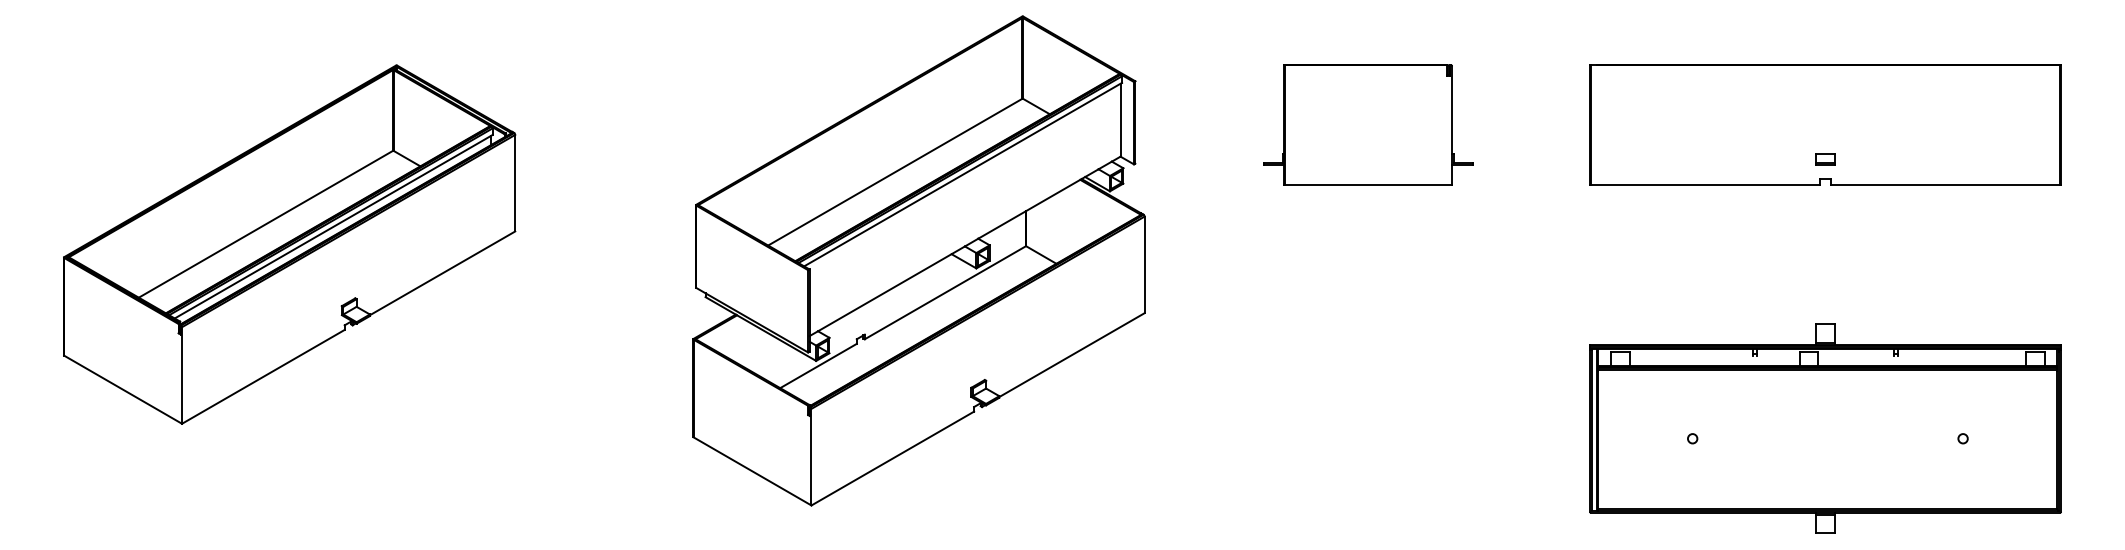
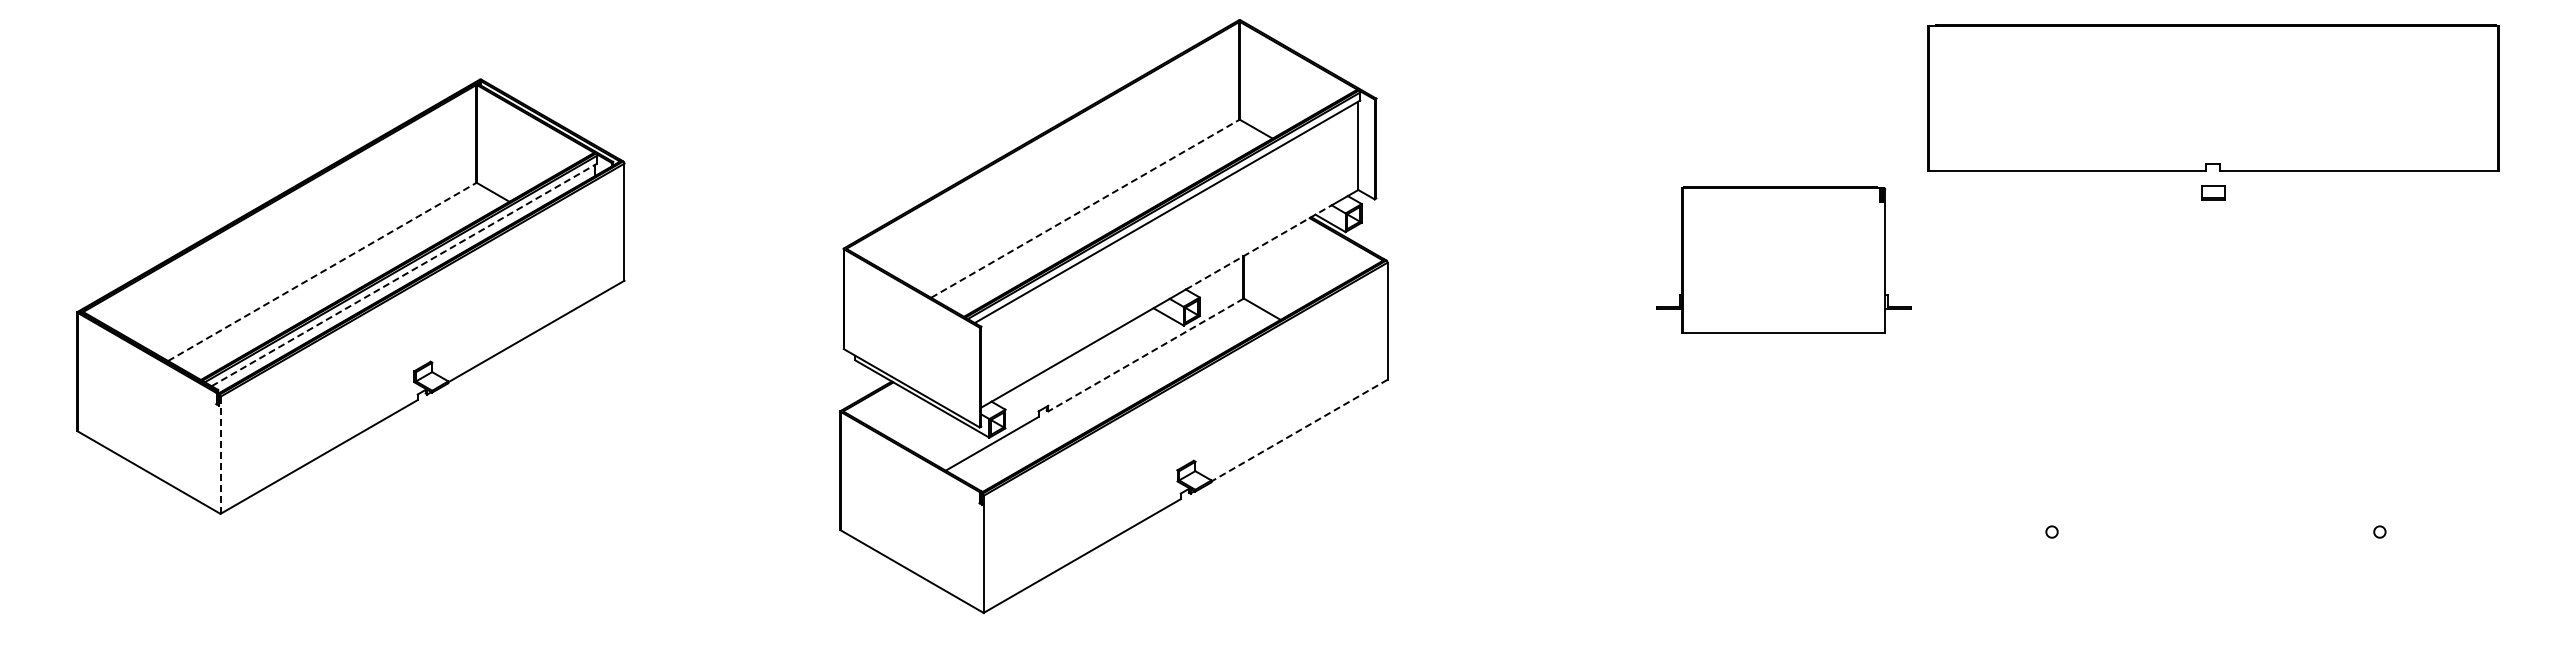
part: (1368, 124) -> (1783, 259), moved
part: (1825, 124) -> (2213, 97), moved
line: (895, 171) -> (1085, 208), solid -> dashed
line: (1038, 204) -> (1259, 247), solid -> dashed
line: (266, 224) -> (322, 272), solid -> dashed
line: (333, 226) -> (404, 274), solid -> dashed
line: (944, 293) -> (1145, 355), solid -> dashed
line: (1071, 355) -> (1299, 430), solid -> dashed
line: (182, 375) -> (220, 455), solid -> dashed
part: (1825, 428) -> (2212, 519), removed

